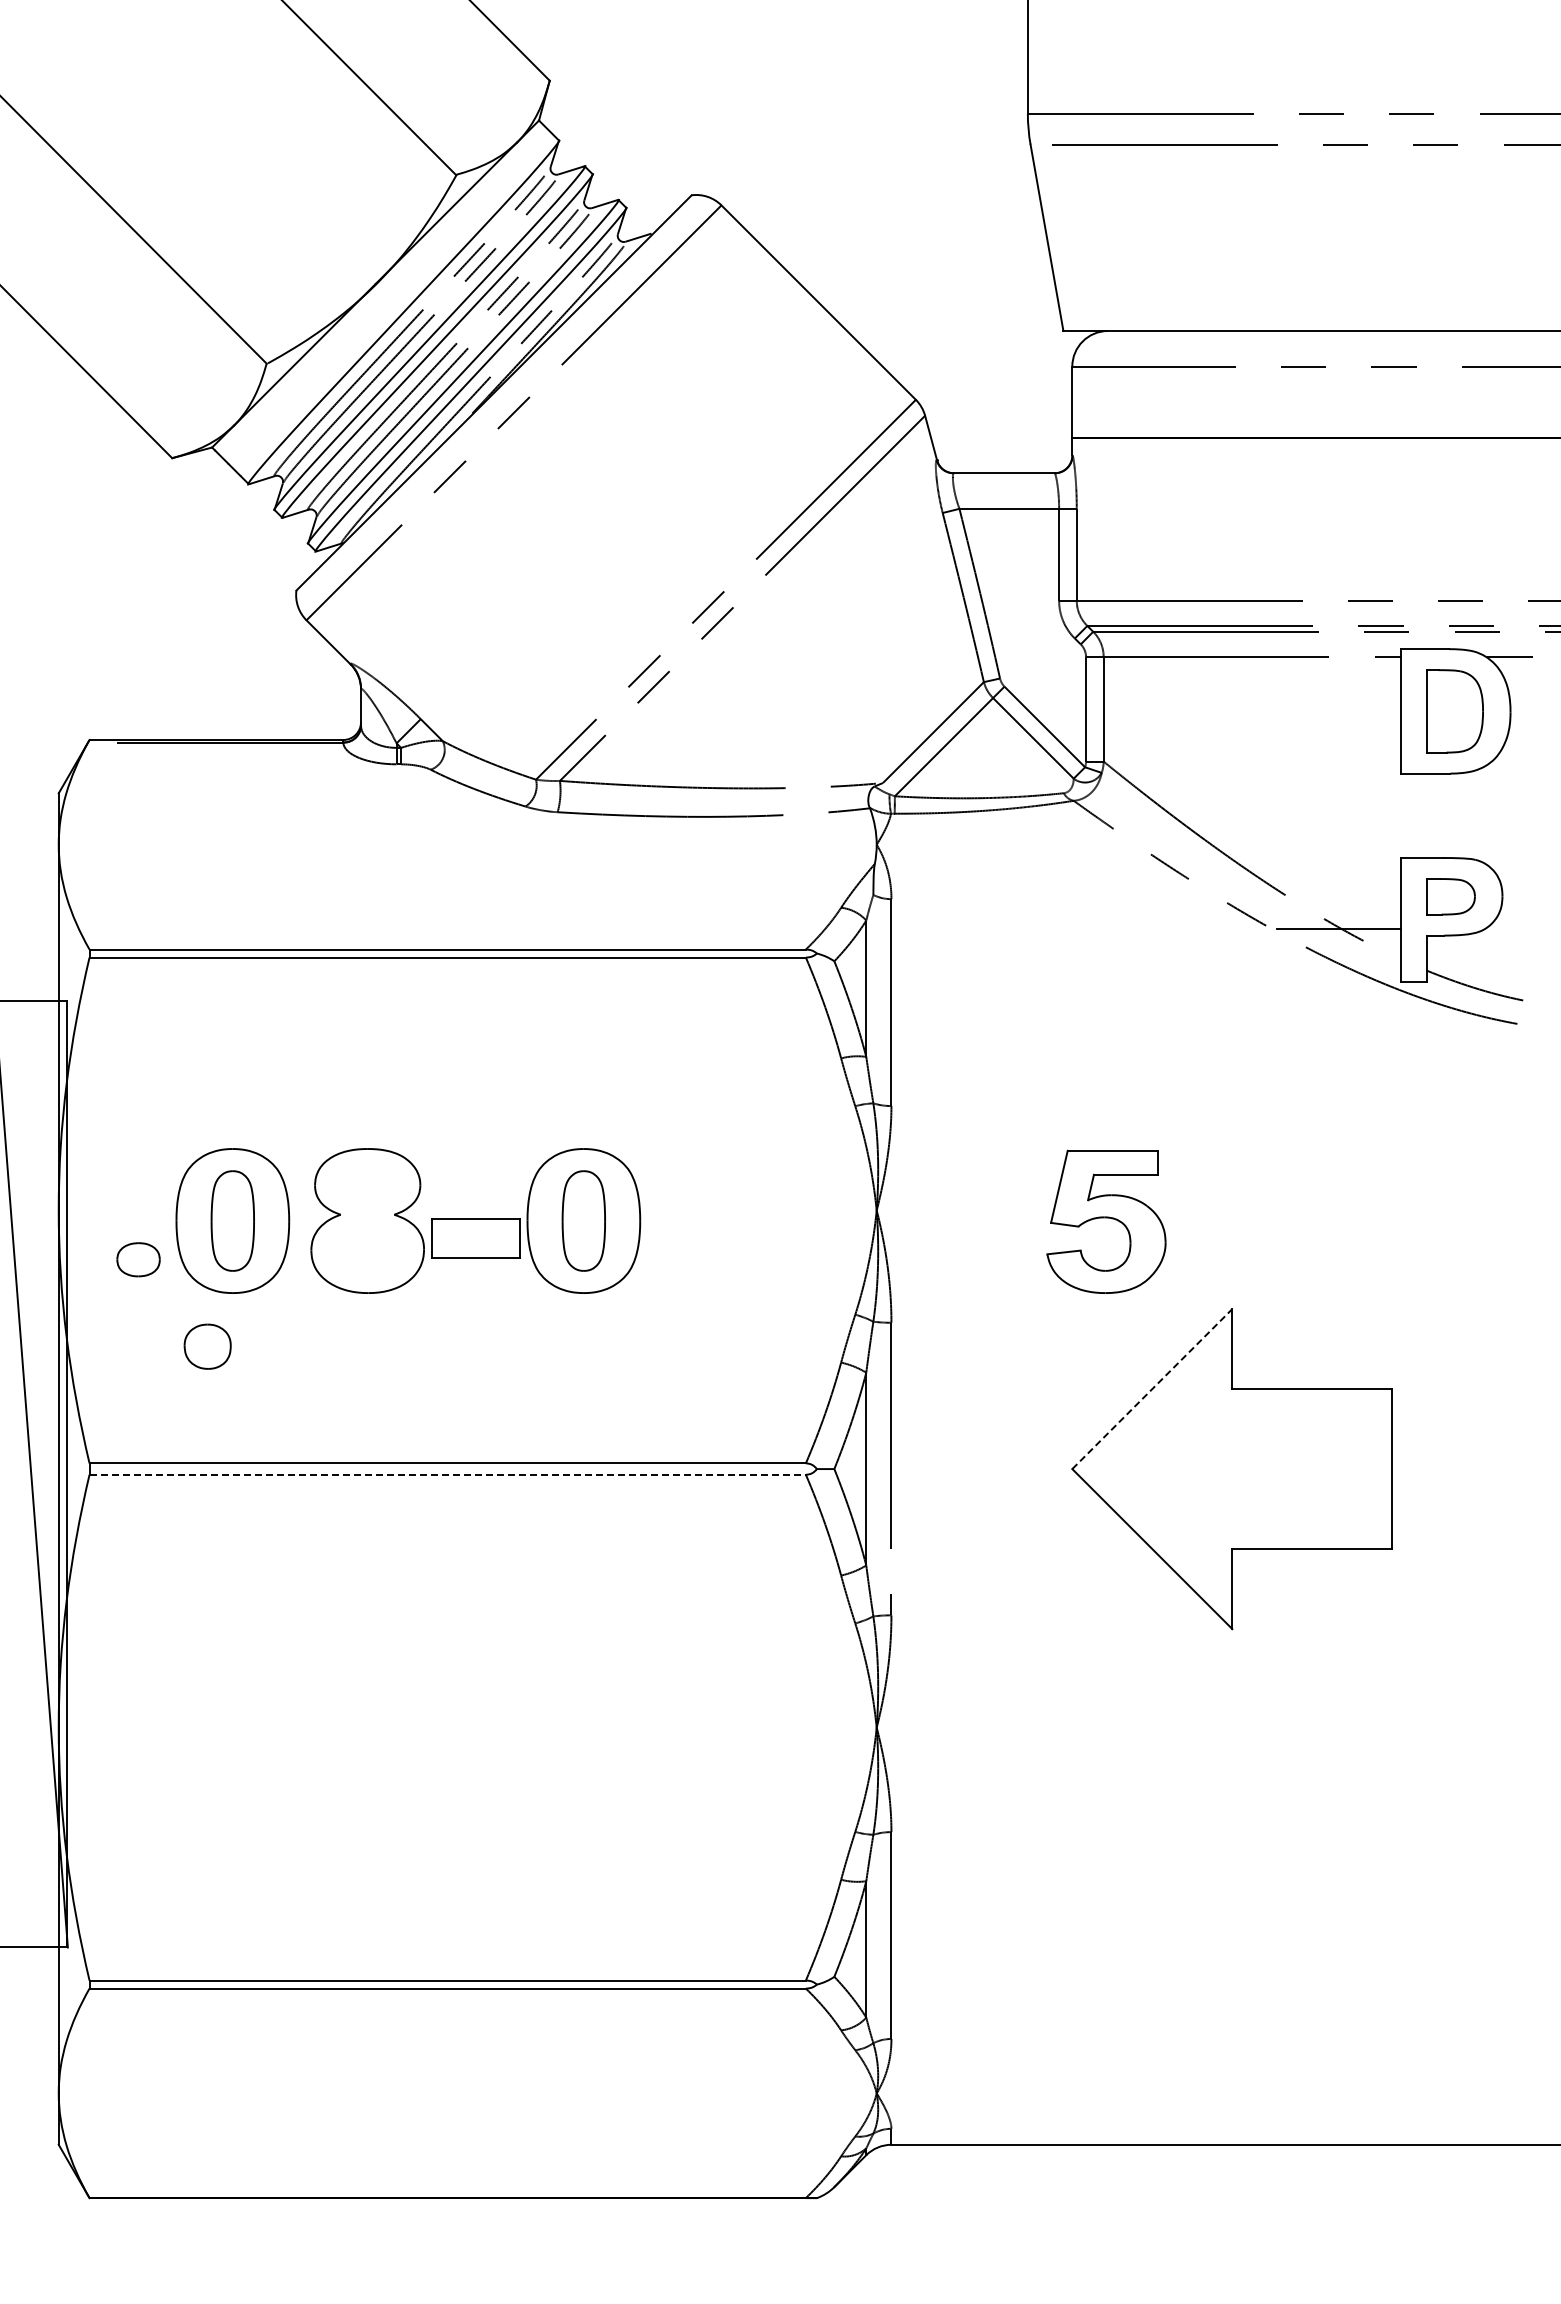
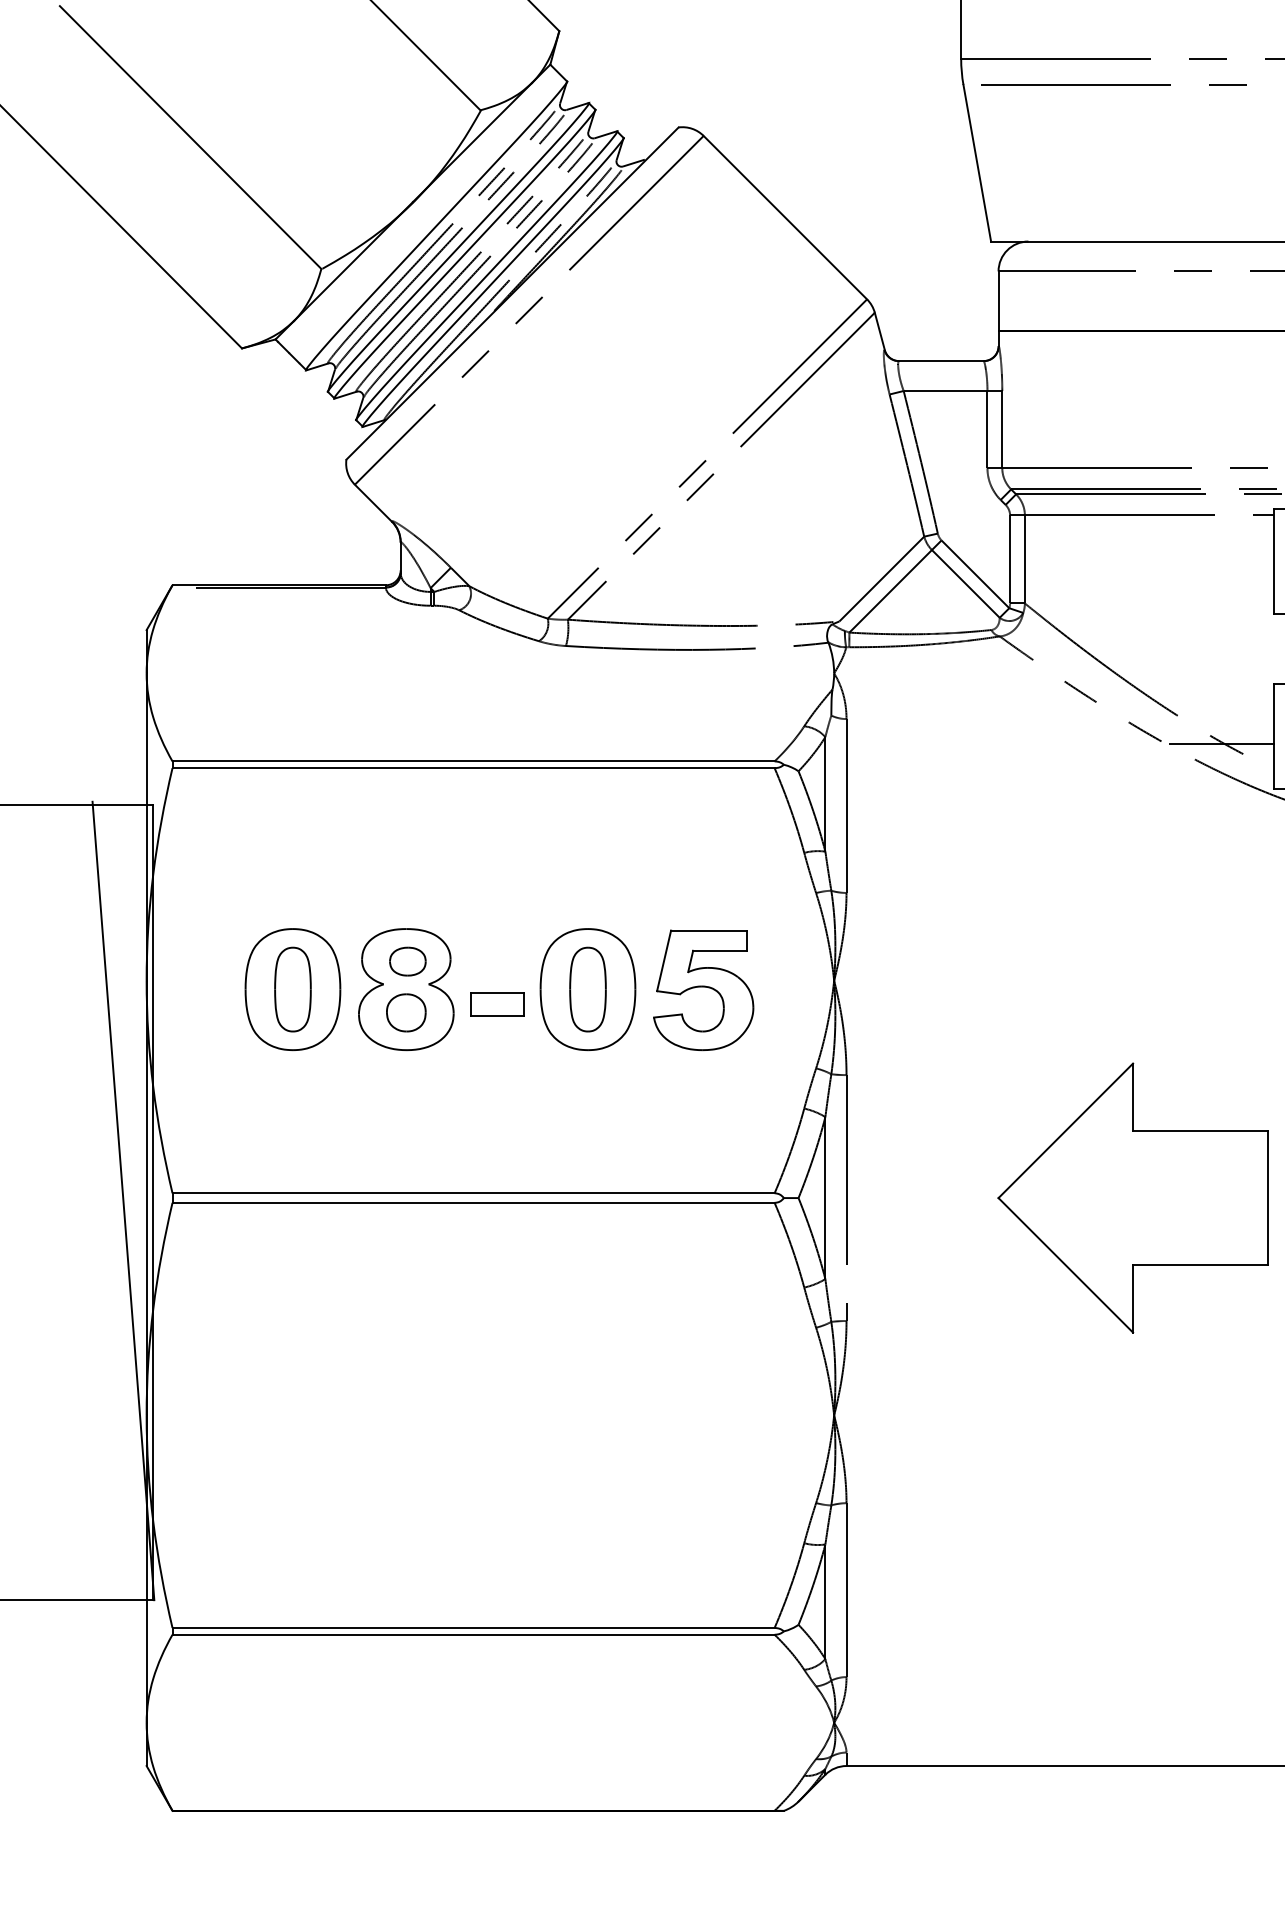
part: (1106, 1221) -> (703, 989), moved
part: (475, 1238) -> (496, 1004), size x0.71
part: (138, 1259) -> (407, 961), moved
part: (207, 1346) -> (406, 1012), moved
line: (1152, 1388) -> (1065, 1130), dashed -> solid
line: (448, 1474) -> (474, 1202), dashed -> solid

